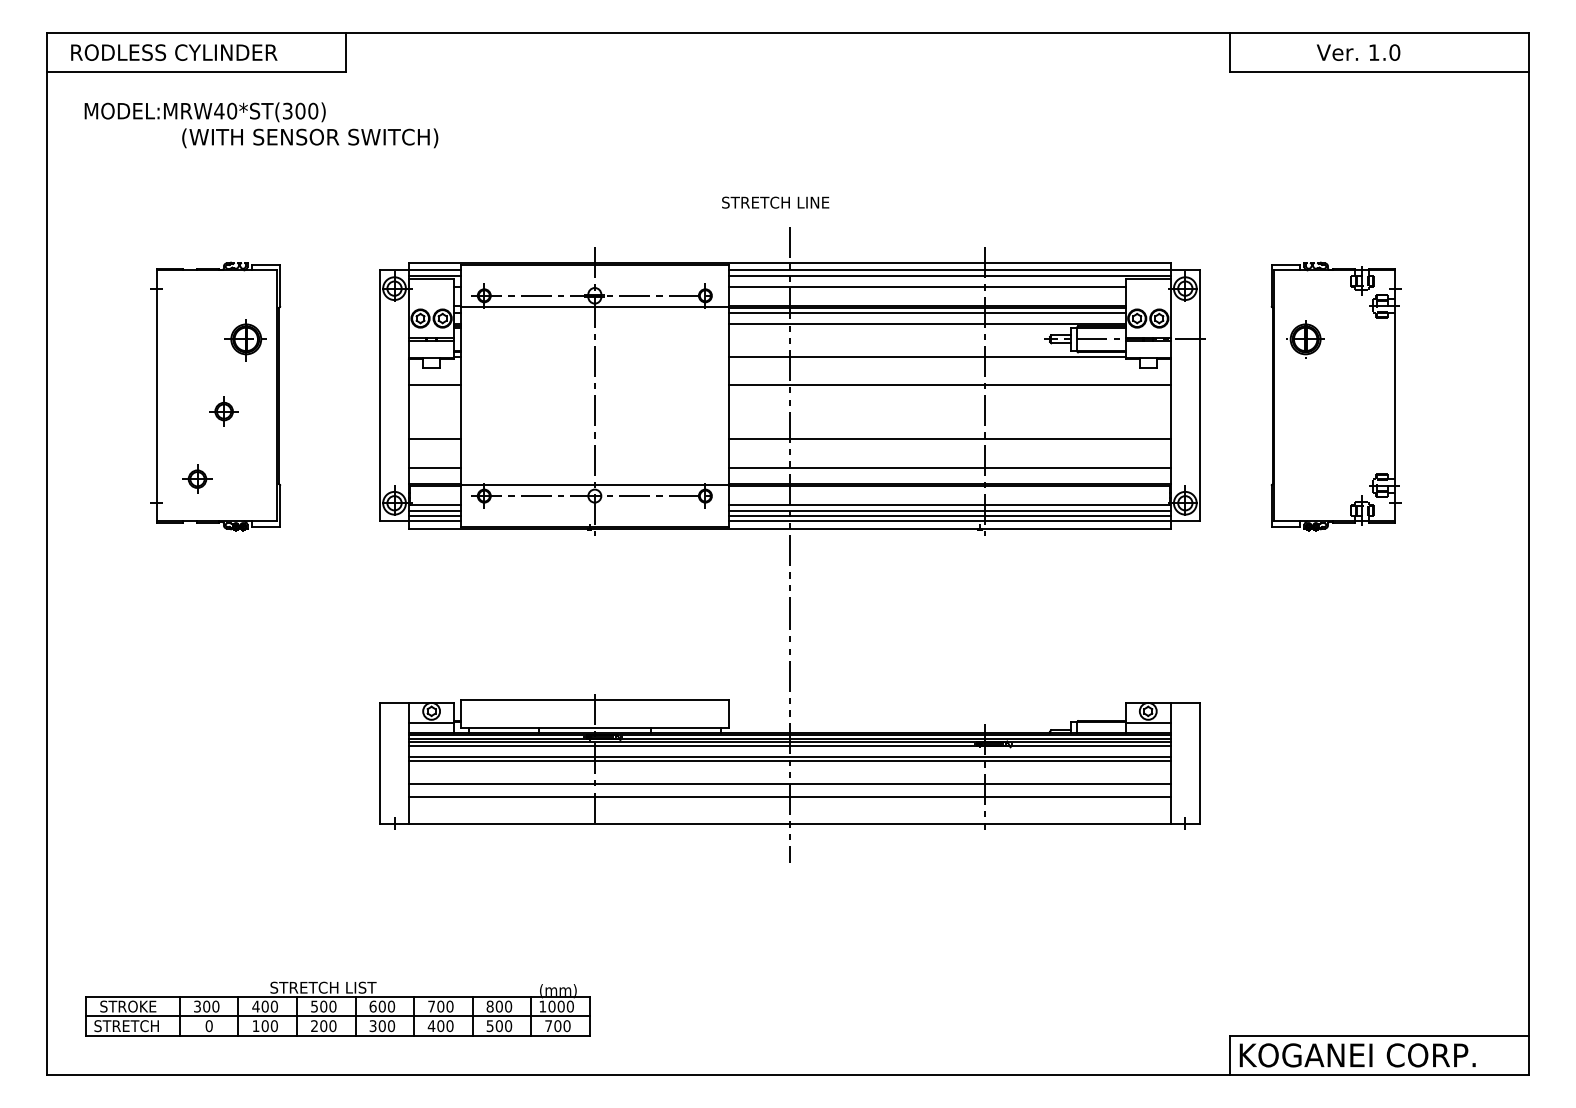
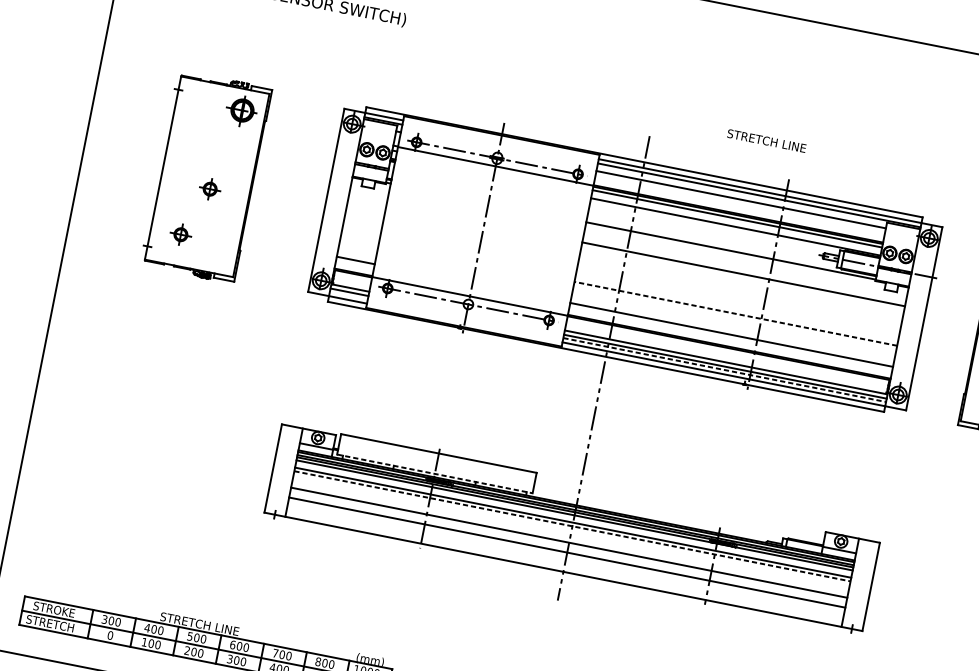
text: (775, 202) -> (766, 140), moved
part: (245, 340) -> (241, 111), moved
line: (434, 384) -> (367, 199), removed
line: (434, 438) -> (359, 239), removed
line: (949, 438) -> (735, 313), solid -> dashed
line: (434, 515) -> (348, 295), removed
line: (950, 515) -> (725, 370), solid -> dashed
line: (594, 728) -> (434, 474), solid -> dashed
line: (790, 761) -> (572, 526), solid -> dashed
text: (367, 987) -> (231, 630), STRETCH LIST -> STRETCH LINE

